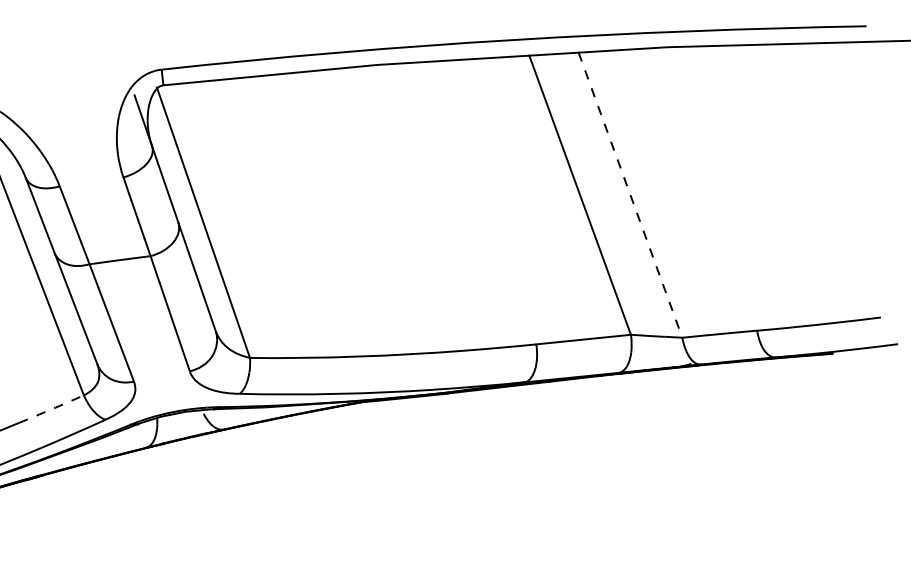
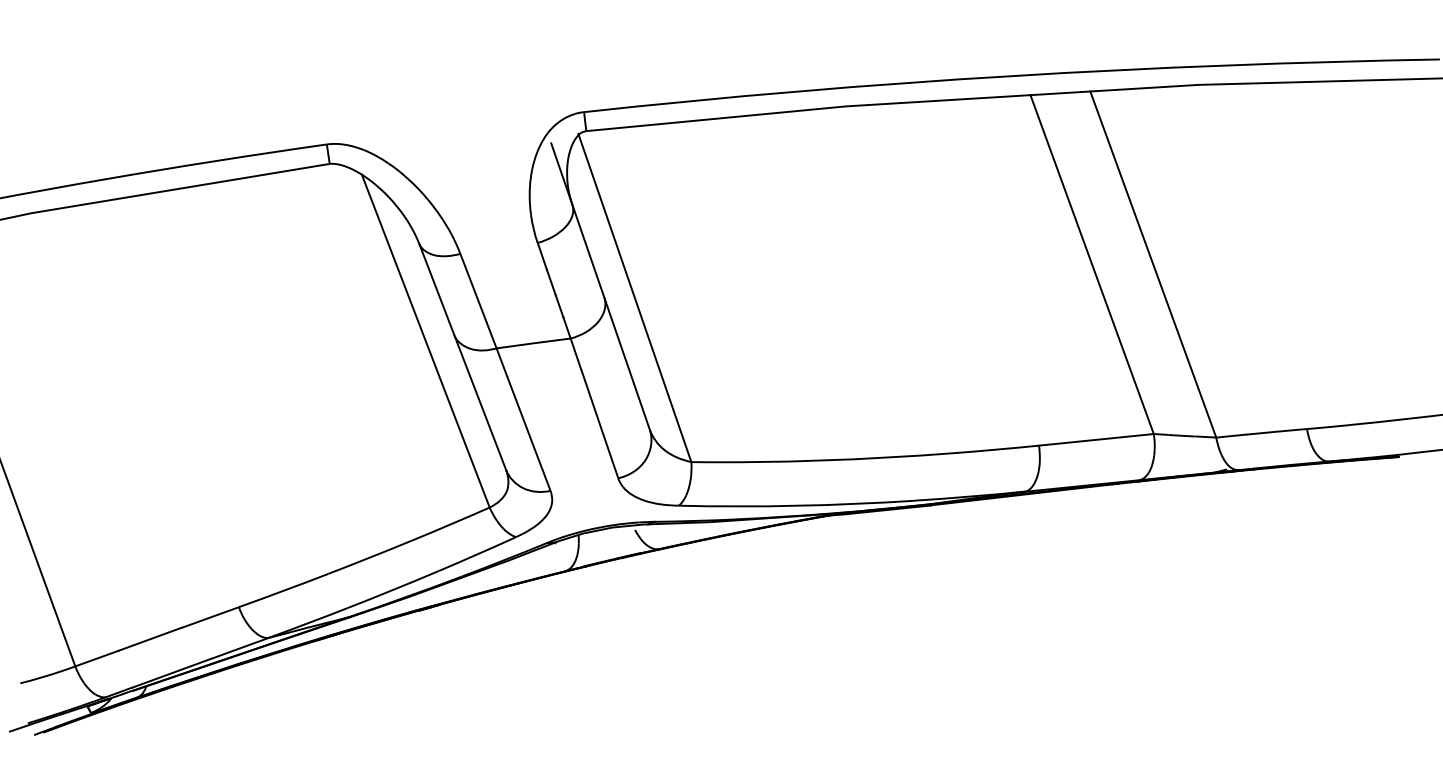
line: (630, 195) -> (1153, 264), dashed -> solid
arc: (51, 409) -> (450, 524), dashed -> solid

